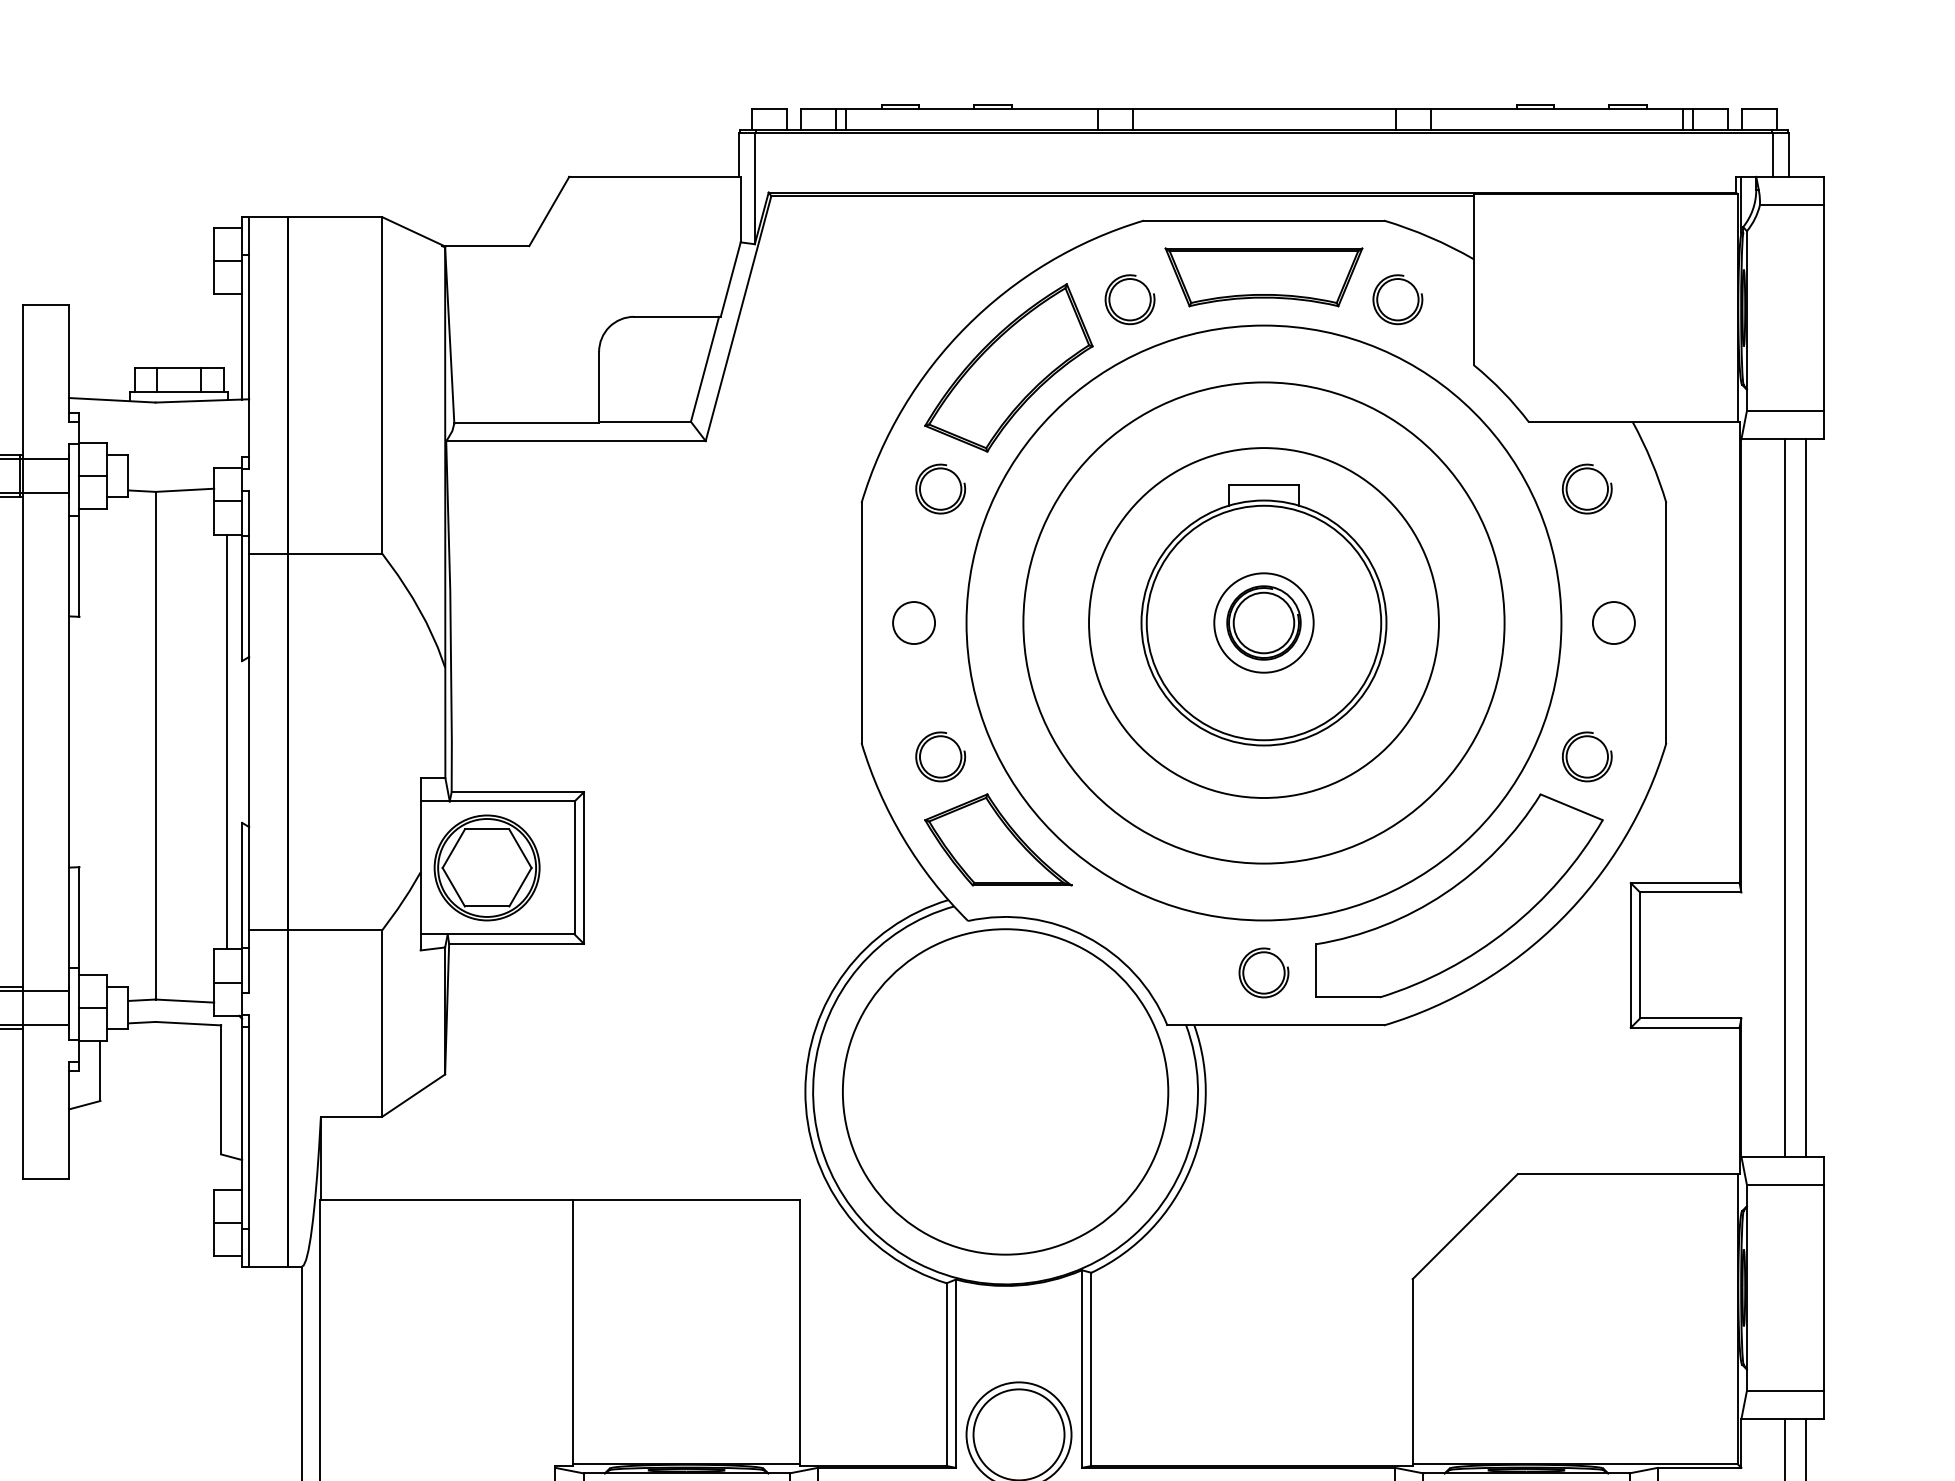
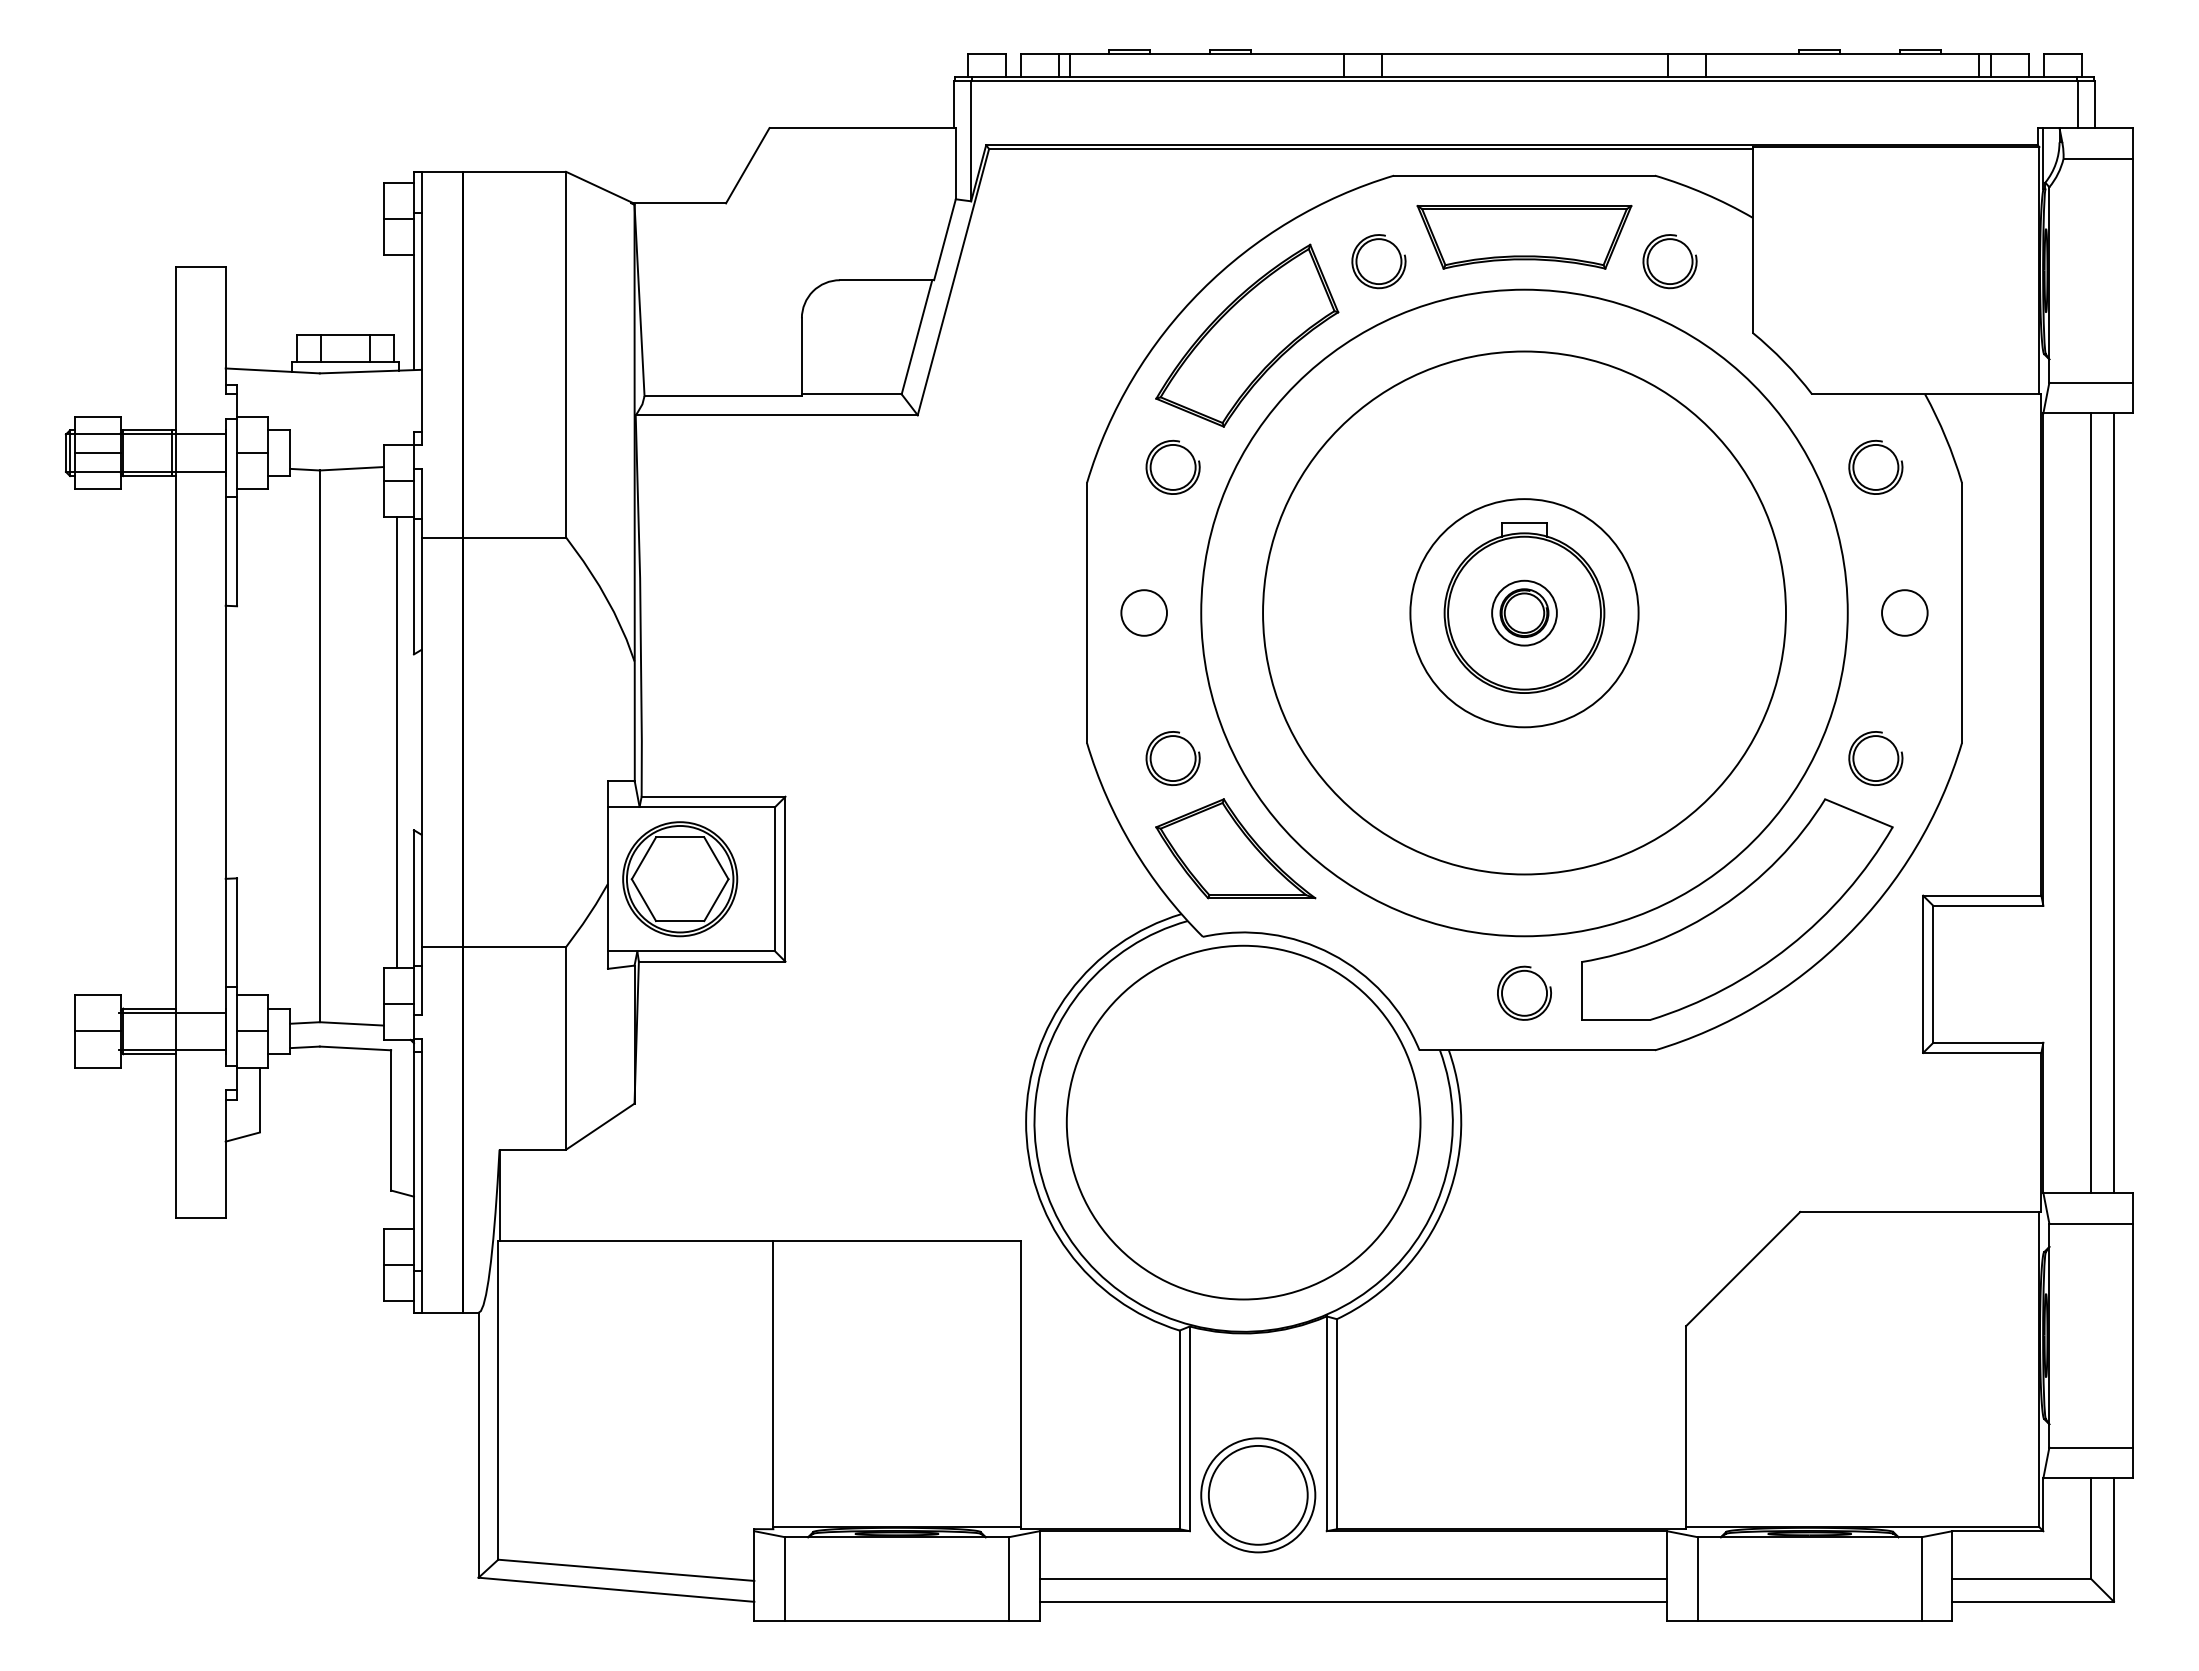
part: (1263, 623) -> (1524, 613), size x0.6

